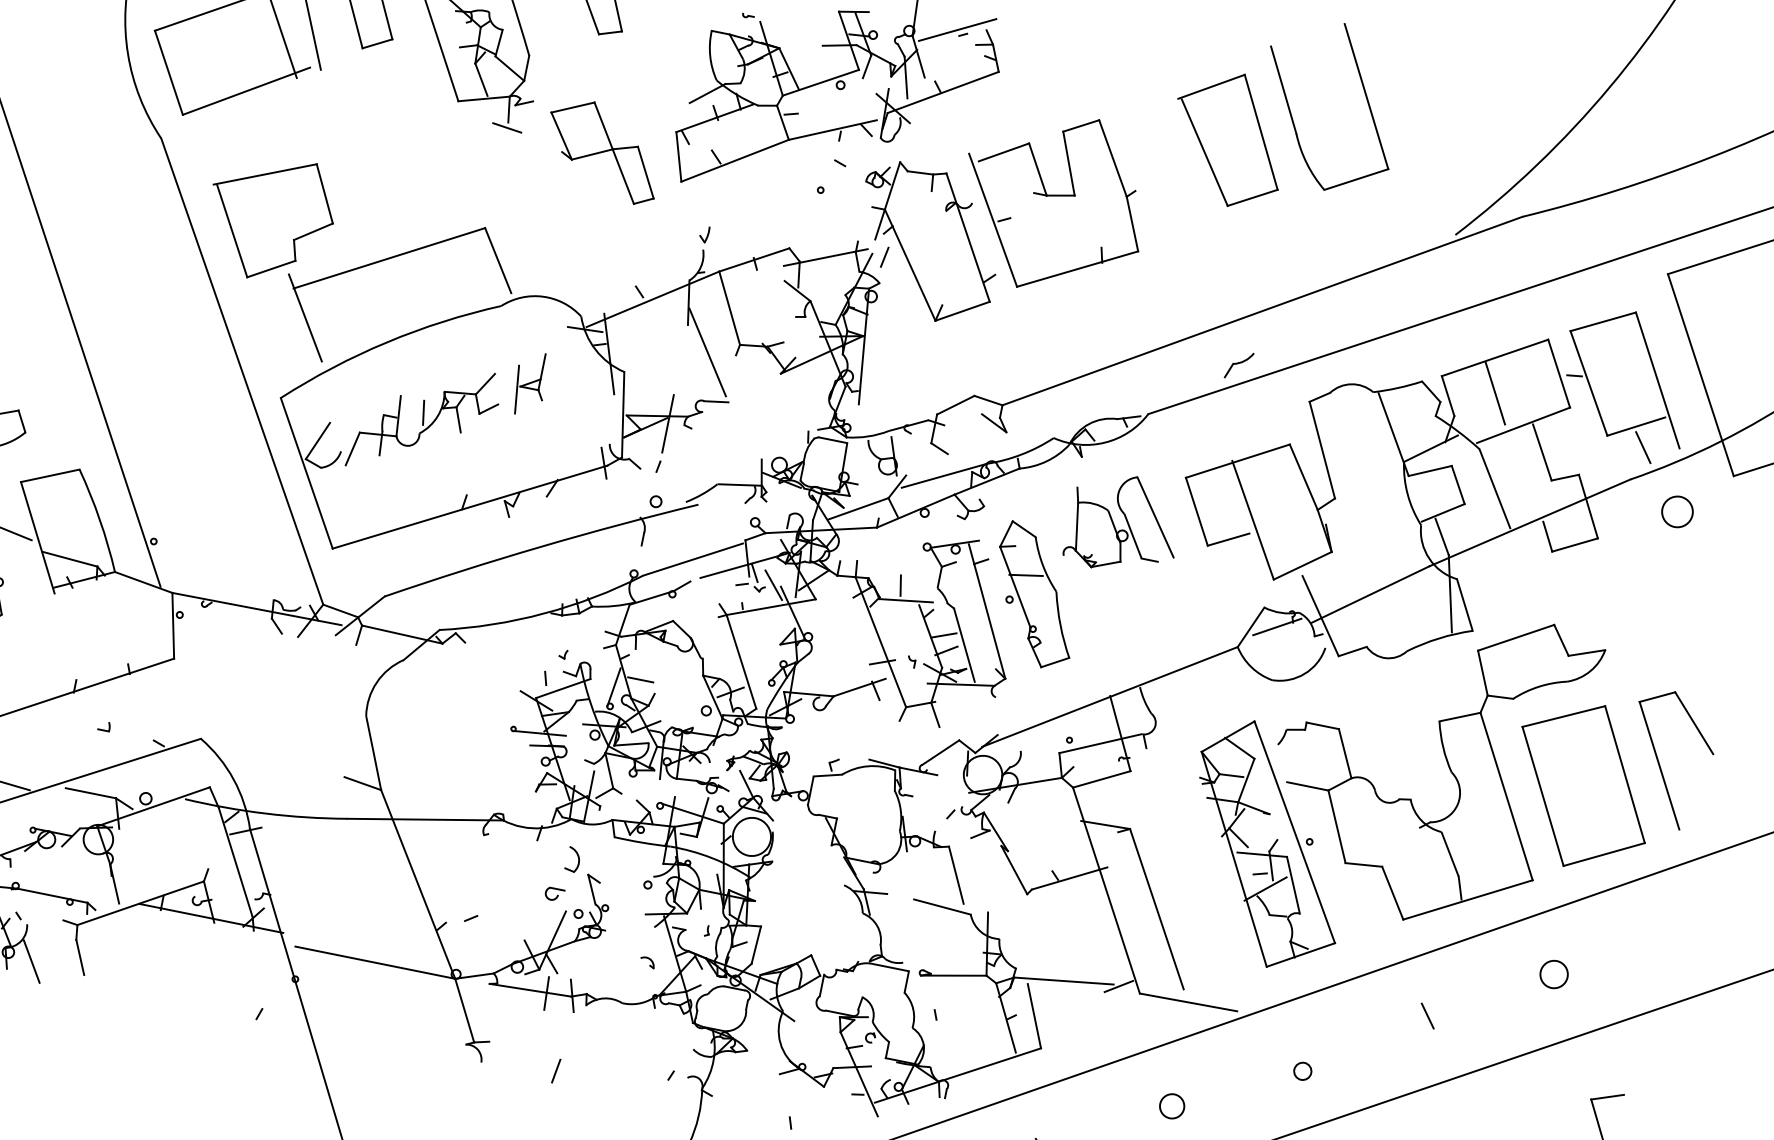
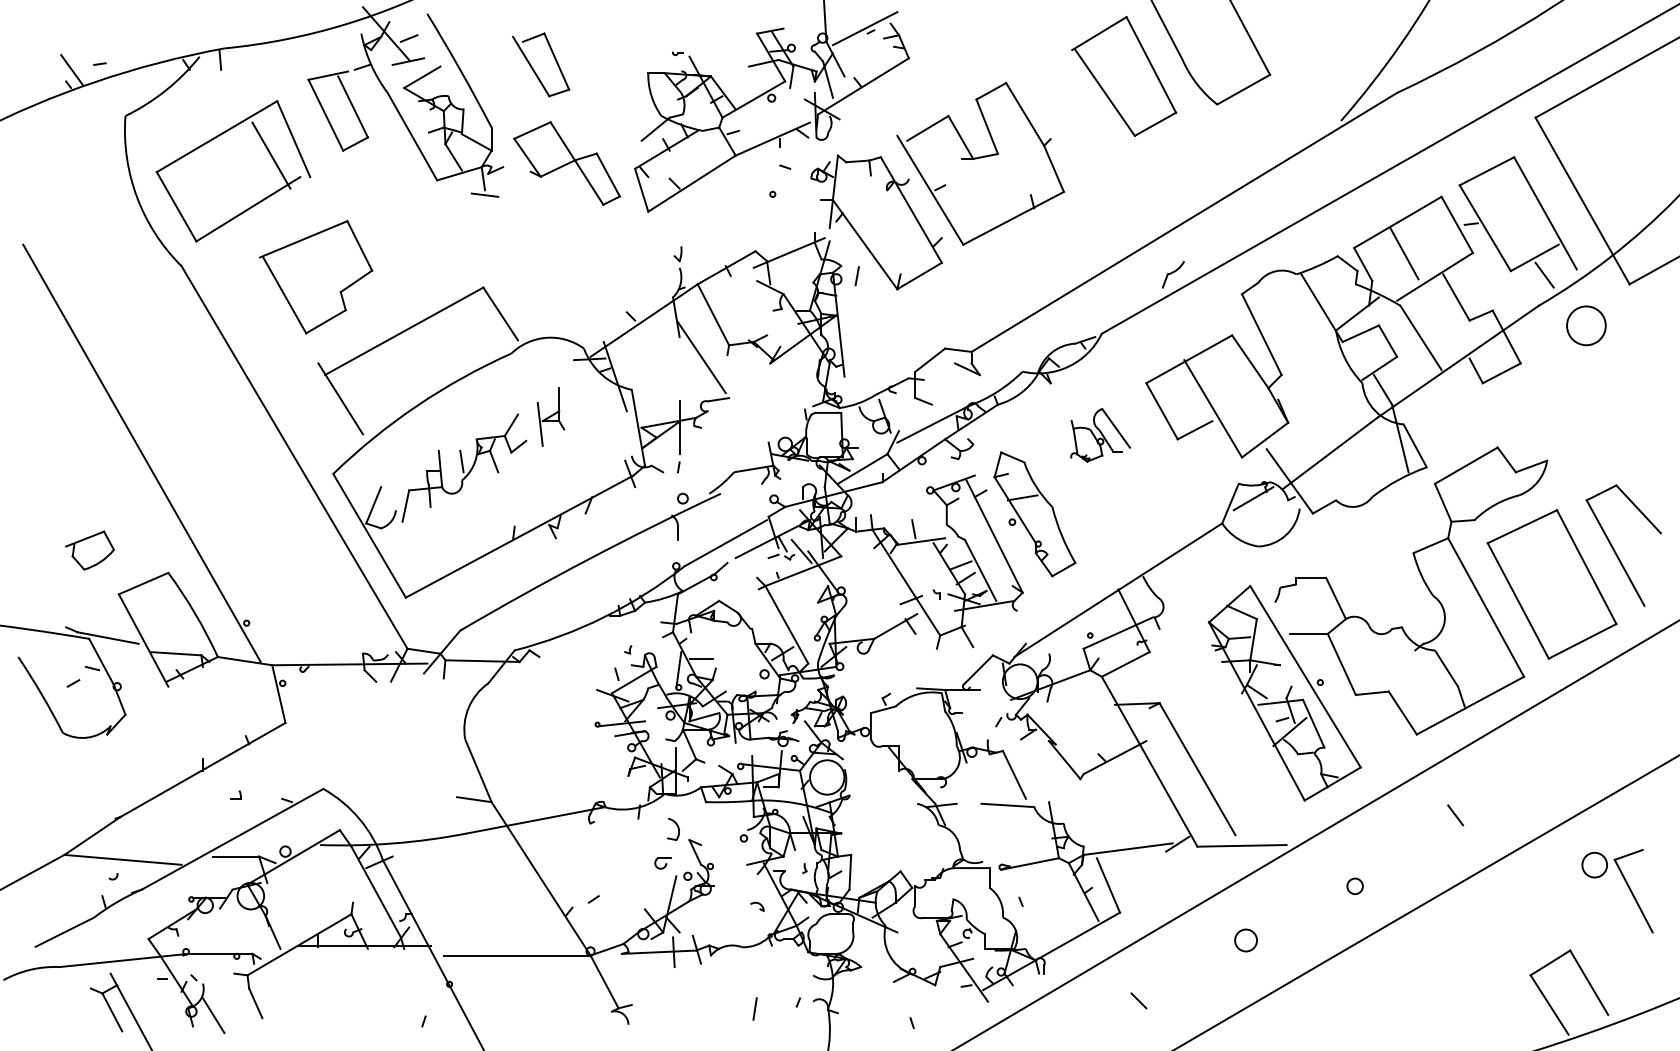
part: (602, 150) -> (566, 163), moved
part: (270, 218) -> (316, 277), moved
line: (883, 257) -> (856, 276), moved
circle: (1676, 511) -> (1585, 325), size x1.4
part: (1124, 524) -> (1100, 435), size x0.6
circle: (1554, 973) -> (1594, 864), moved
line: (555, 1070) -> (754, 1008), moved

